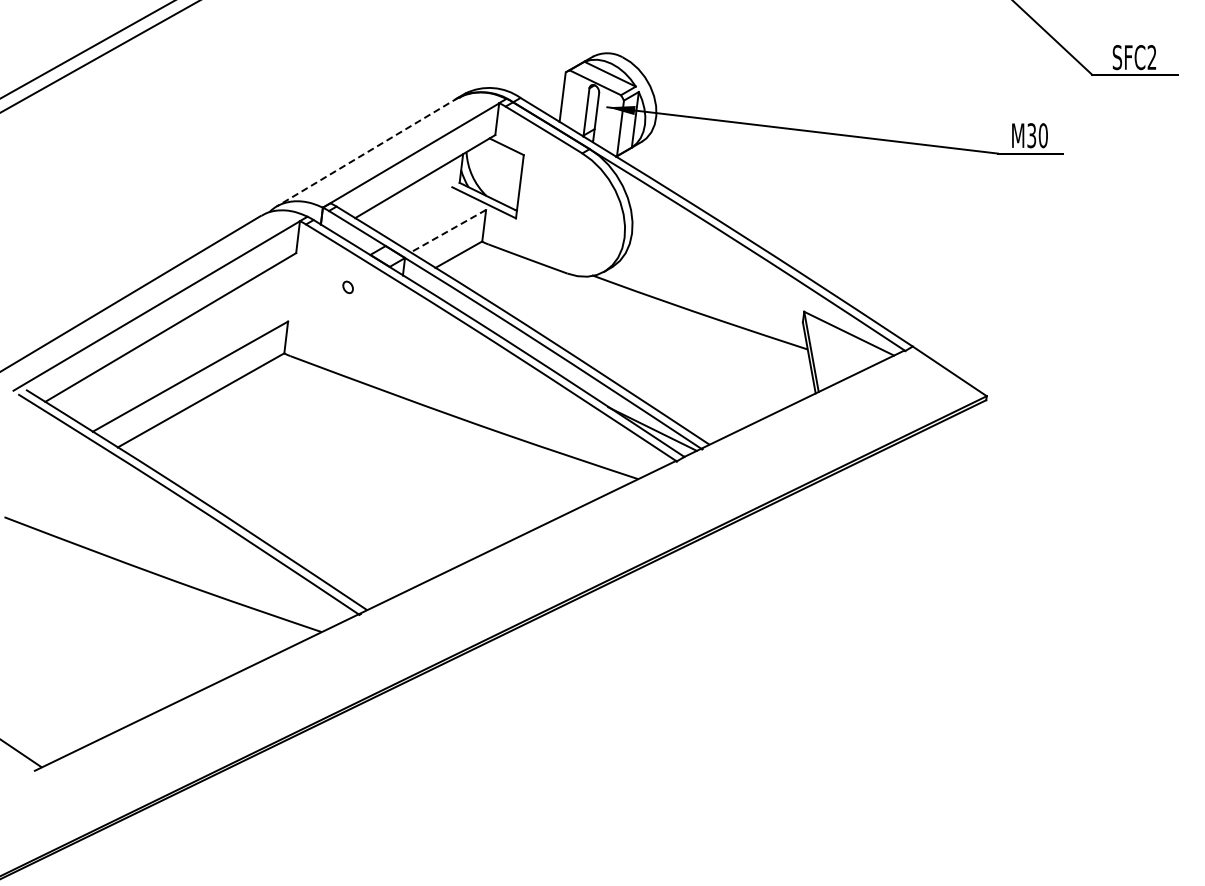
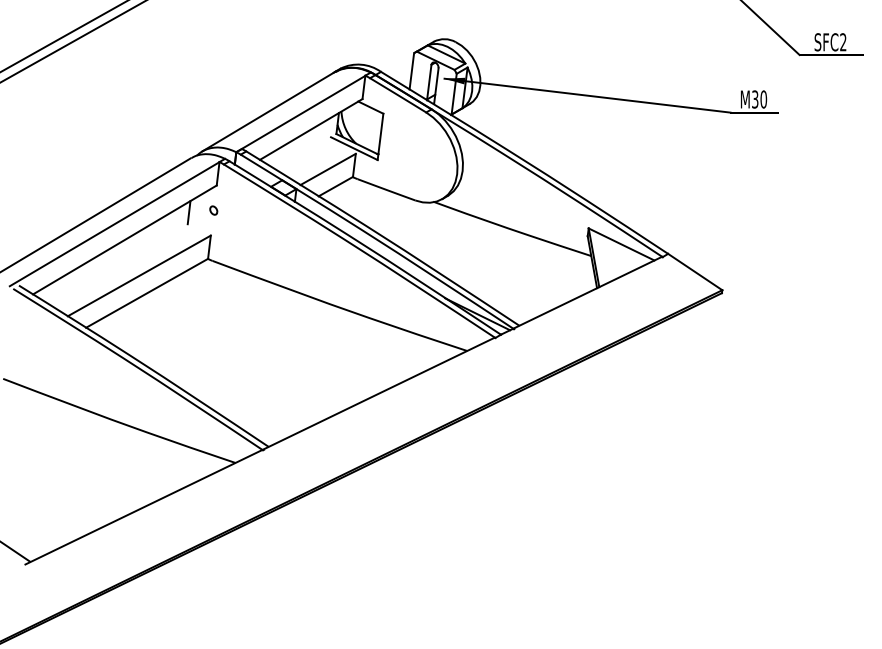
line: (367, 152) -> (268, 111), dashed -> solid
line: (447, 231) -> (327, 169), dashed -> solid
part: (347, 287) -> (213, 210), moved
line: (258, 290) -> (189, 212), added

